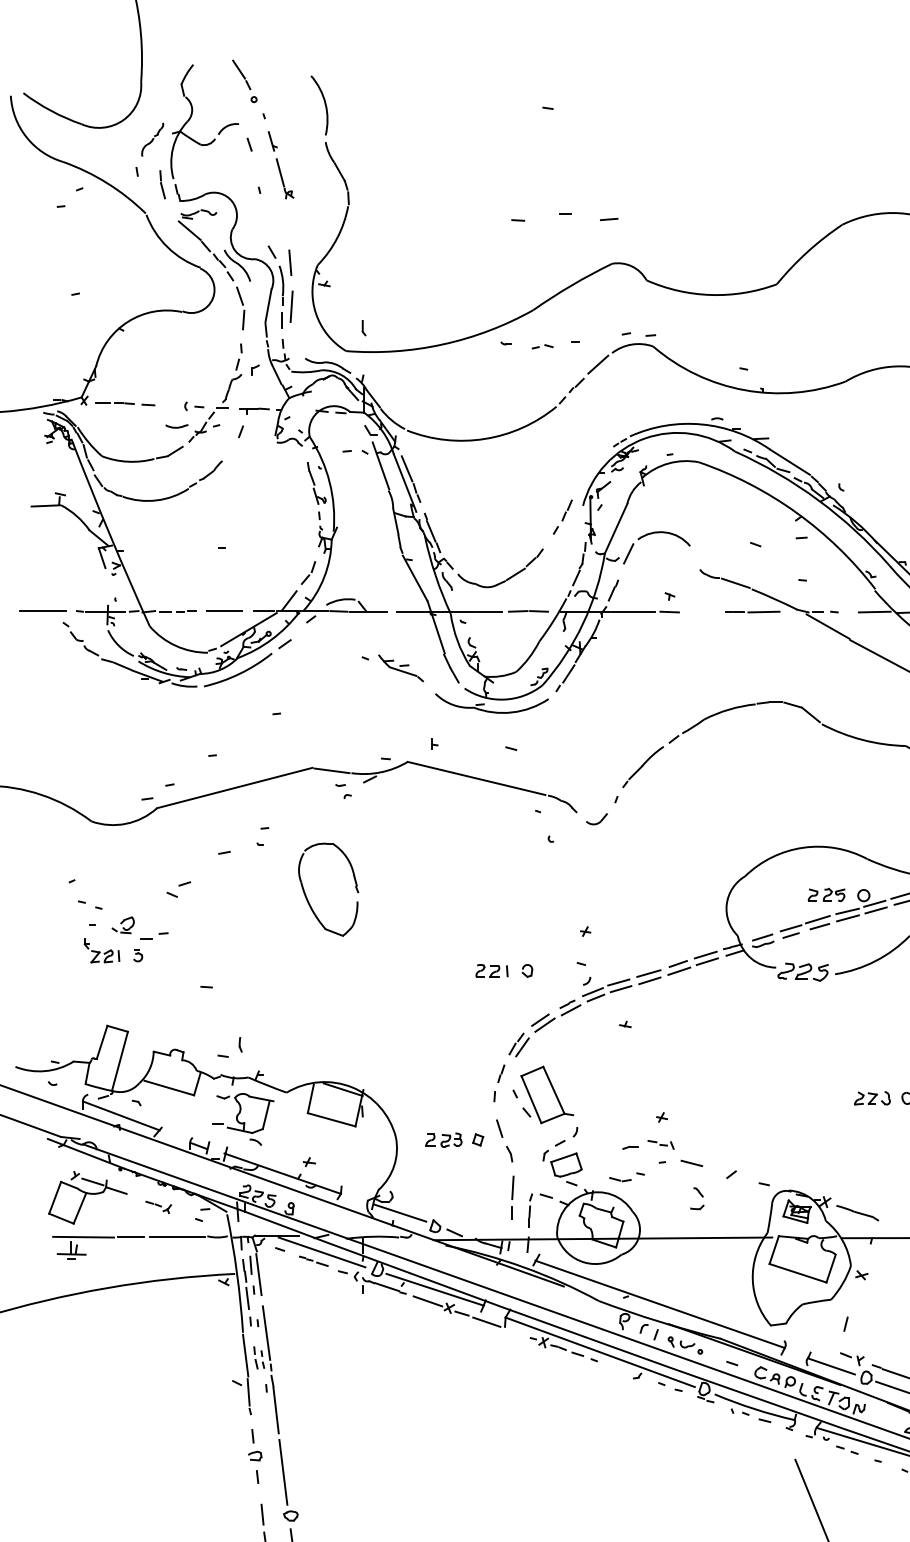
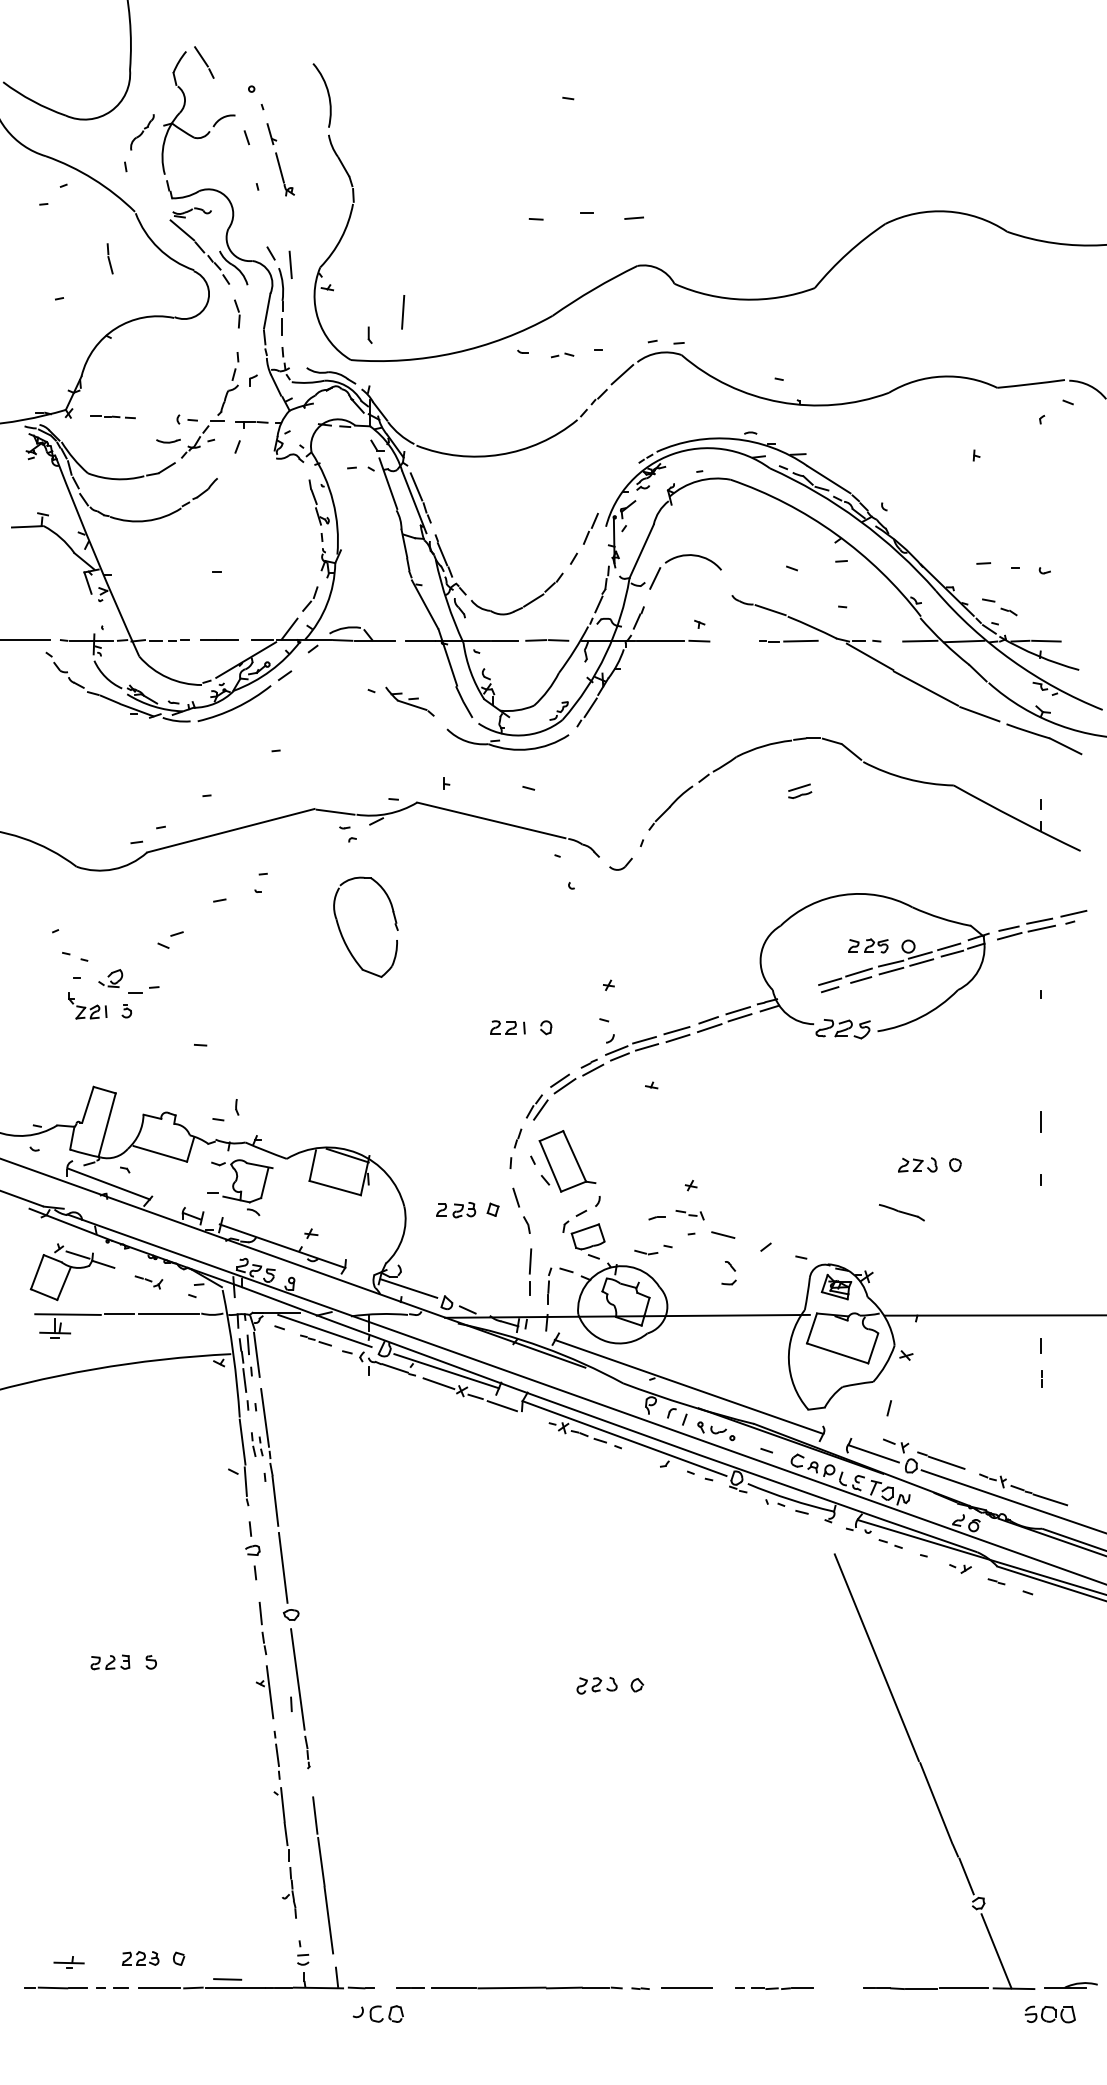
part: (241, 74) -> (204, 62), moved
part: (162, 184) -> (109, 258), moved
line: (291, 306) -> (403, 312), moved
part: (240, 307) -> (237, 313), size x0.6
part: (124, 404) -> (112, 417), size x0.7
part: (562, 516) -> (583, 538), size x1.4
part: (307, 898) -> (343, 936), moved
part: (763, 940) -> (800, 790), moved
part: (857, 1212) -> (901, 1212), moved

